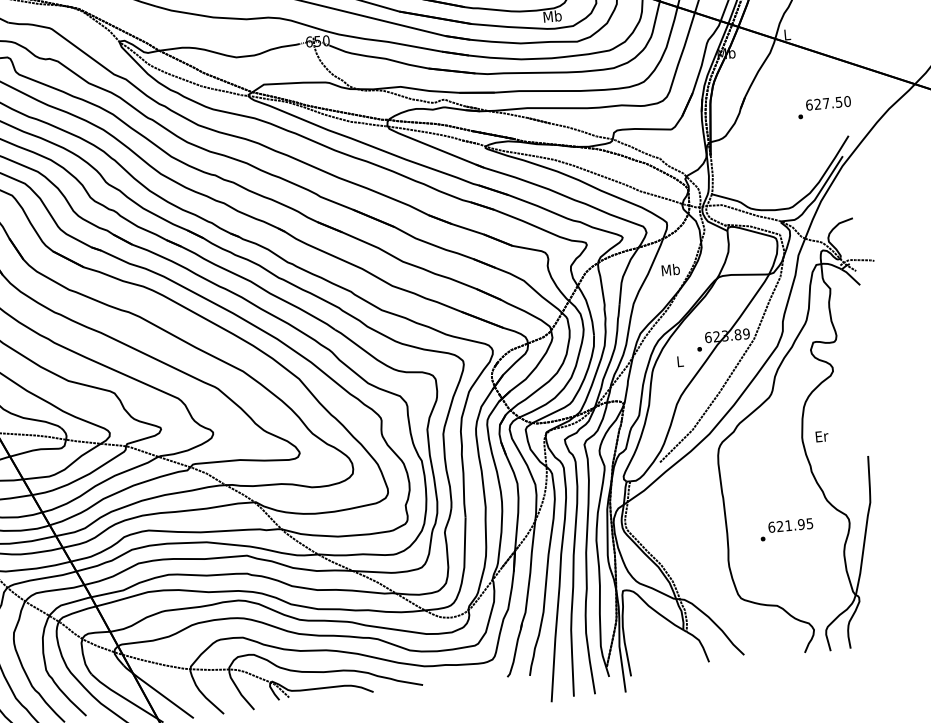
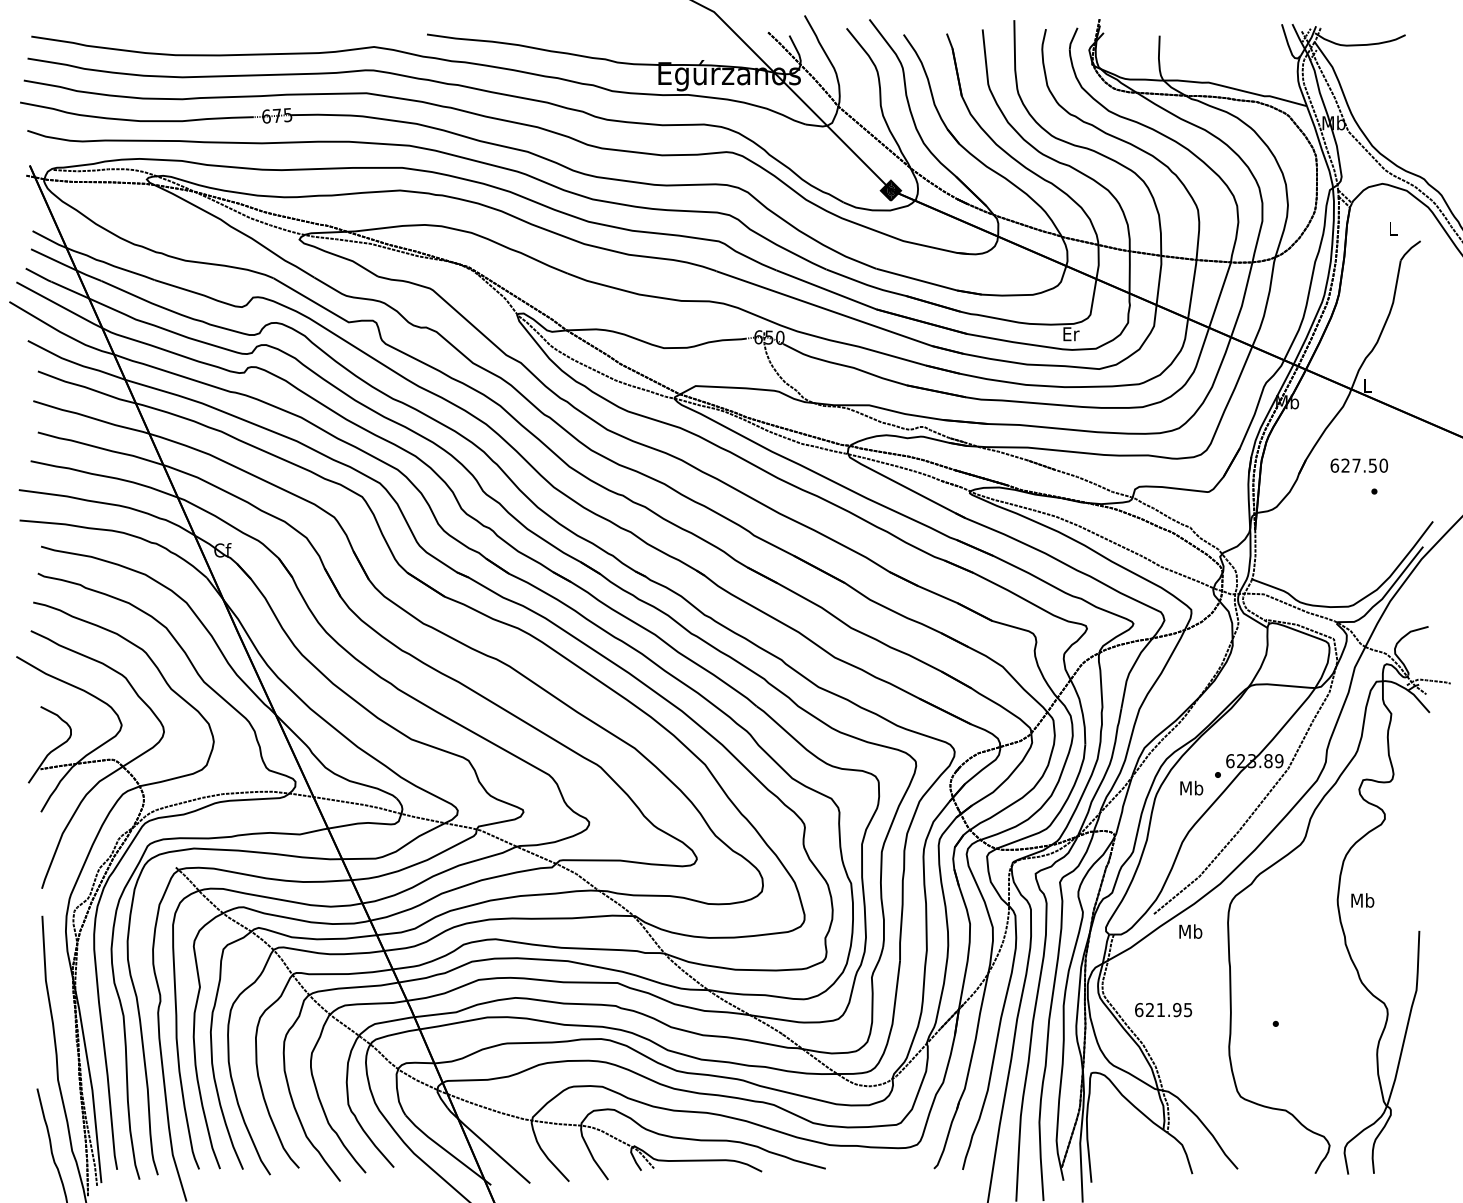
text: (552, 16) -> (1070, 333), Mb -> Er
text: (828, 103) -> (1359, 465), moved
text: (670, 269) -> (1190, 931), moved
text: (679, 360) -> (1191, 787), L -> Mb
text: (821, 436) -> (1362, 900), Er -> Mb
text: (790, 525) -> (1163, 1010), moved

